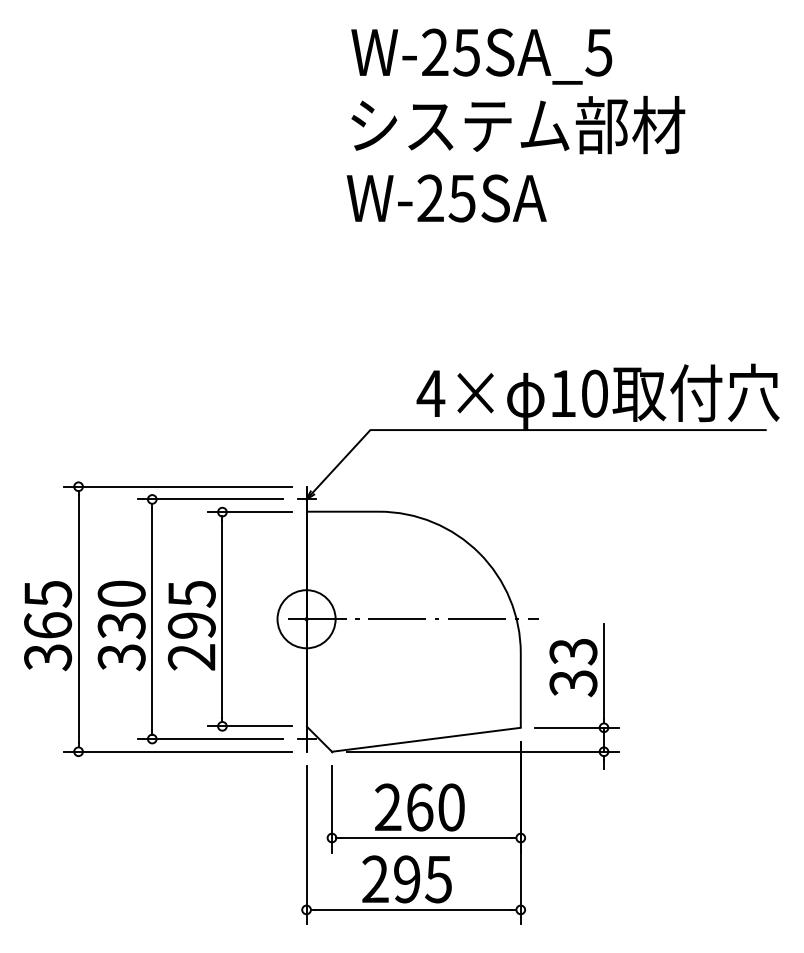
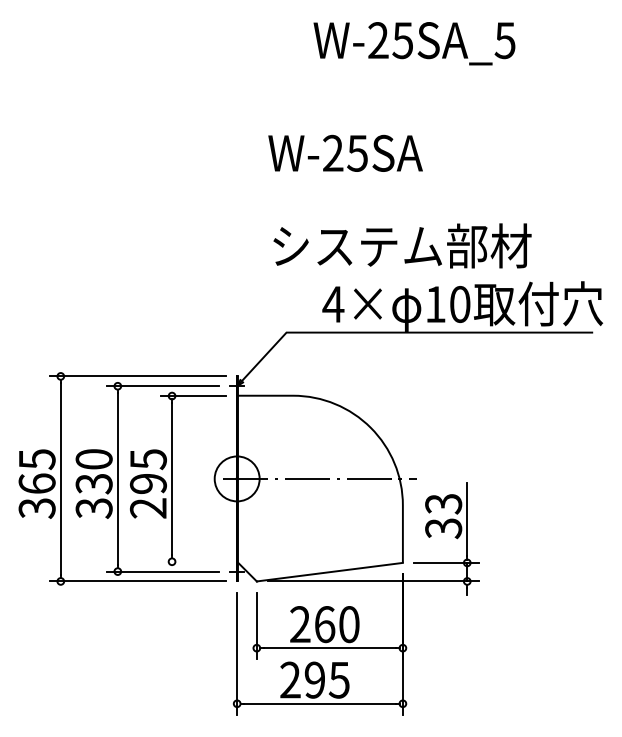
text: (481, 56) -> (414, 43), moved
text: (518, 125) -> (402, 246), moved
line: (249, 726) -> (193, 561), removed

